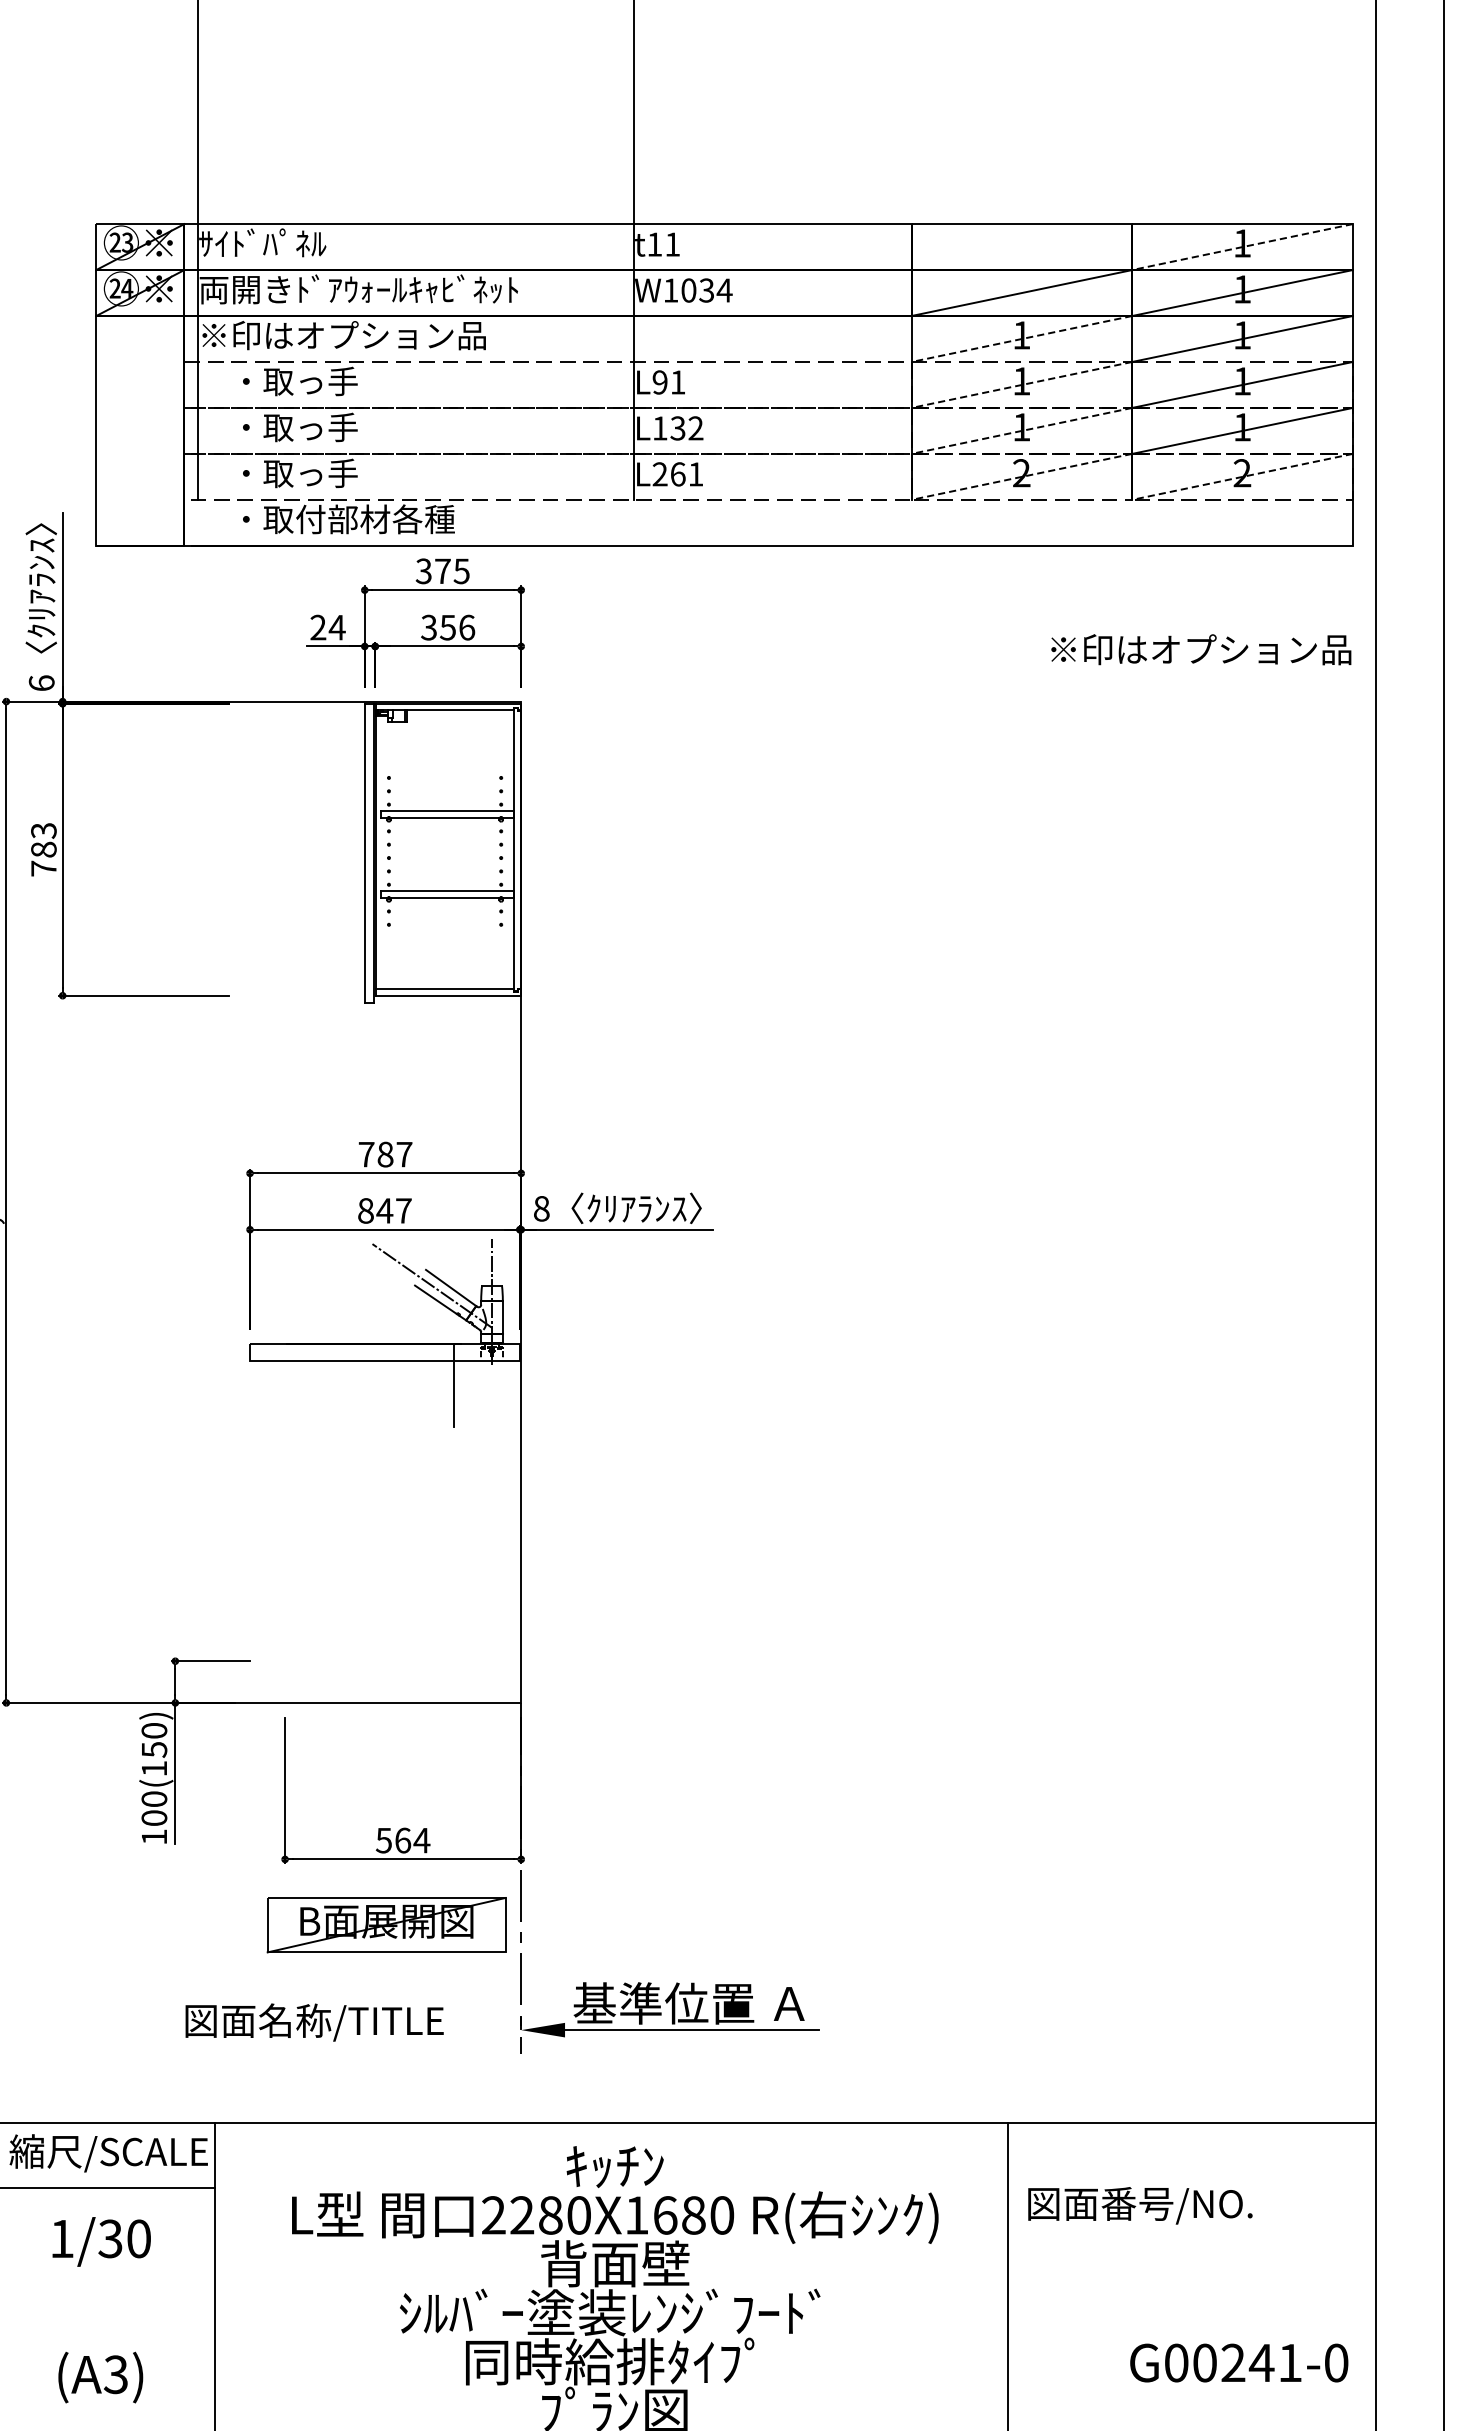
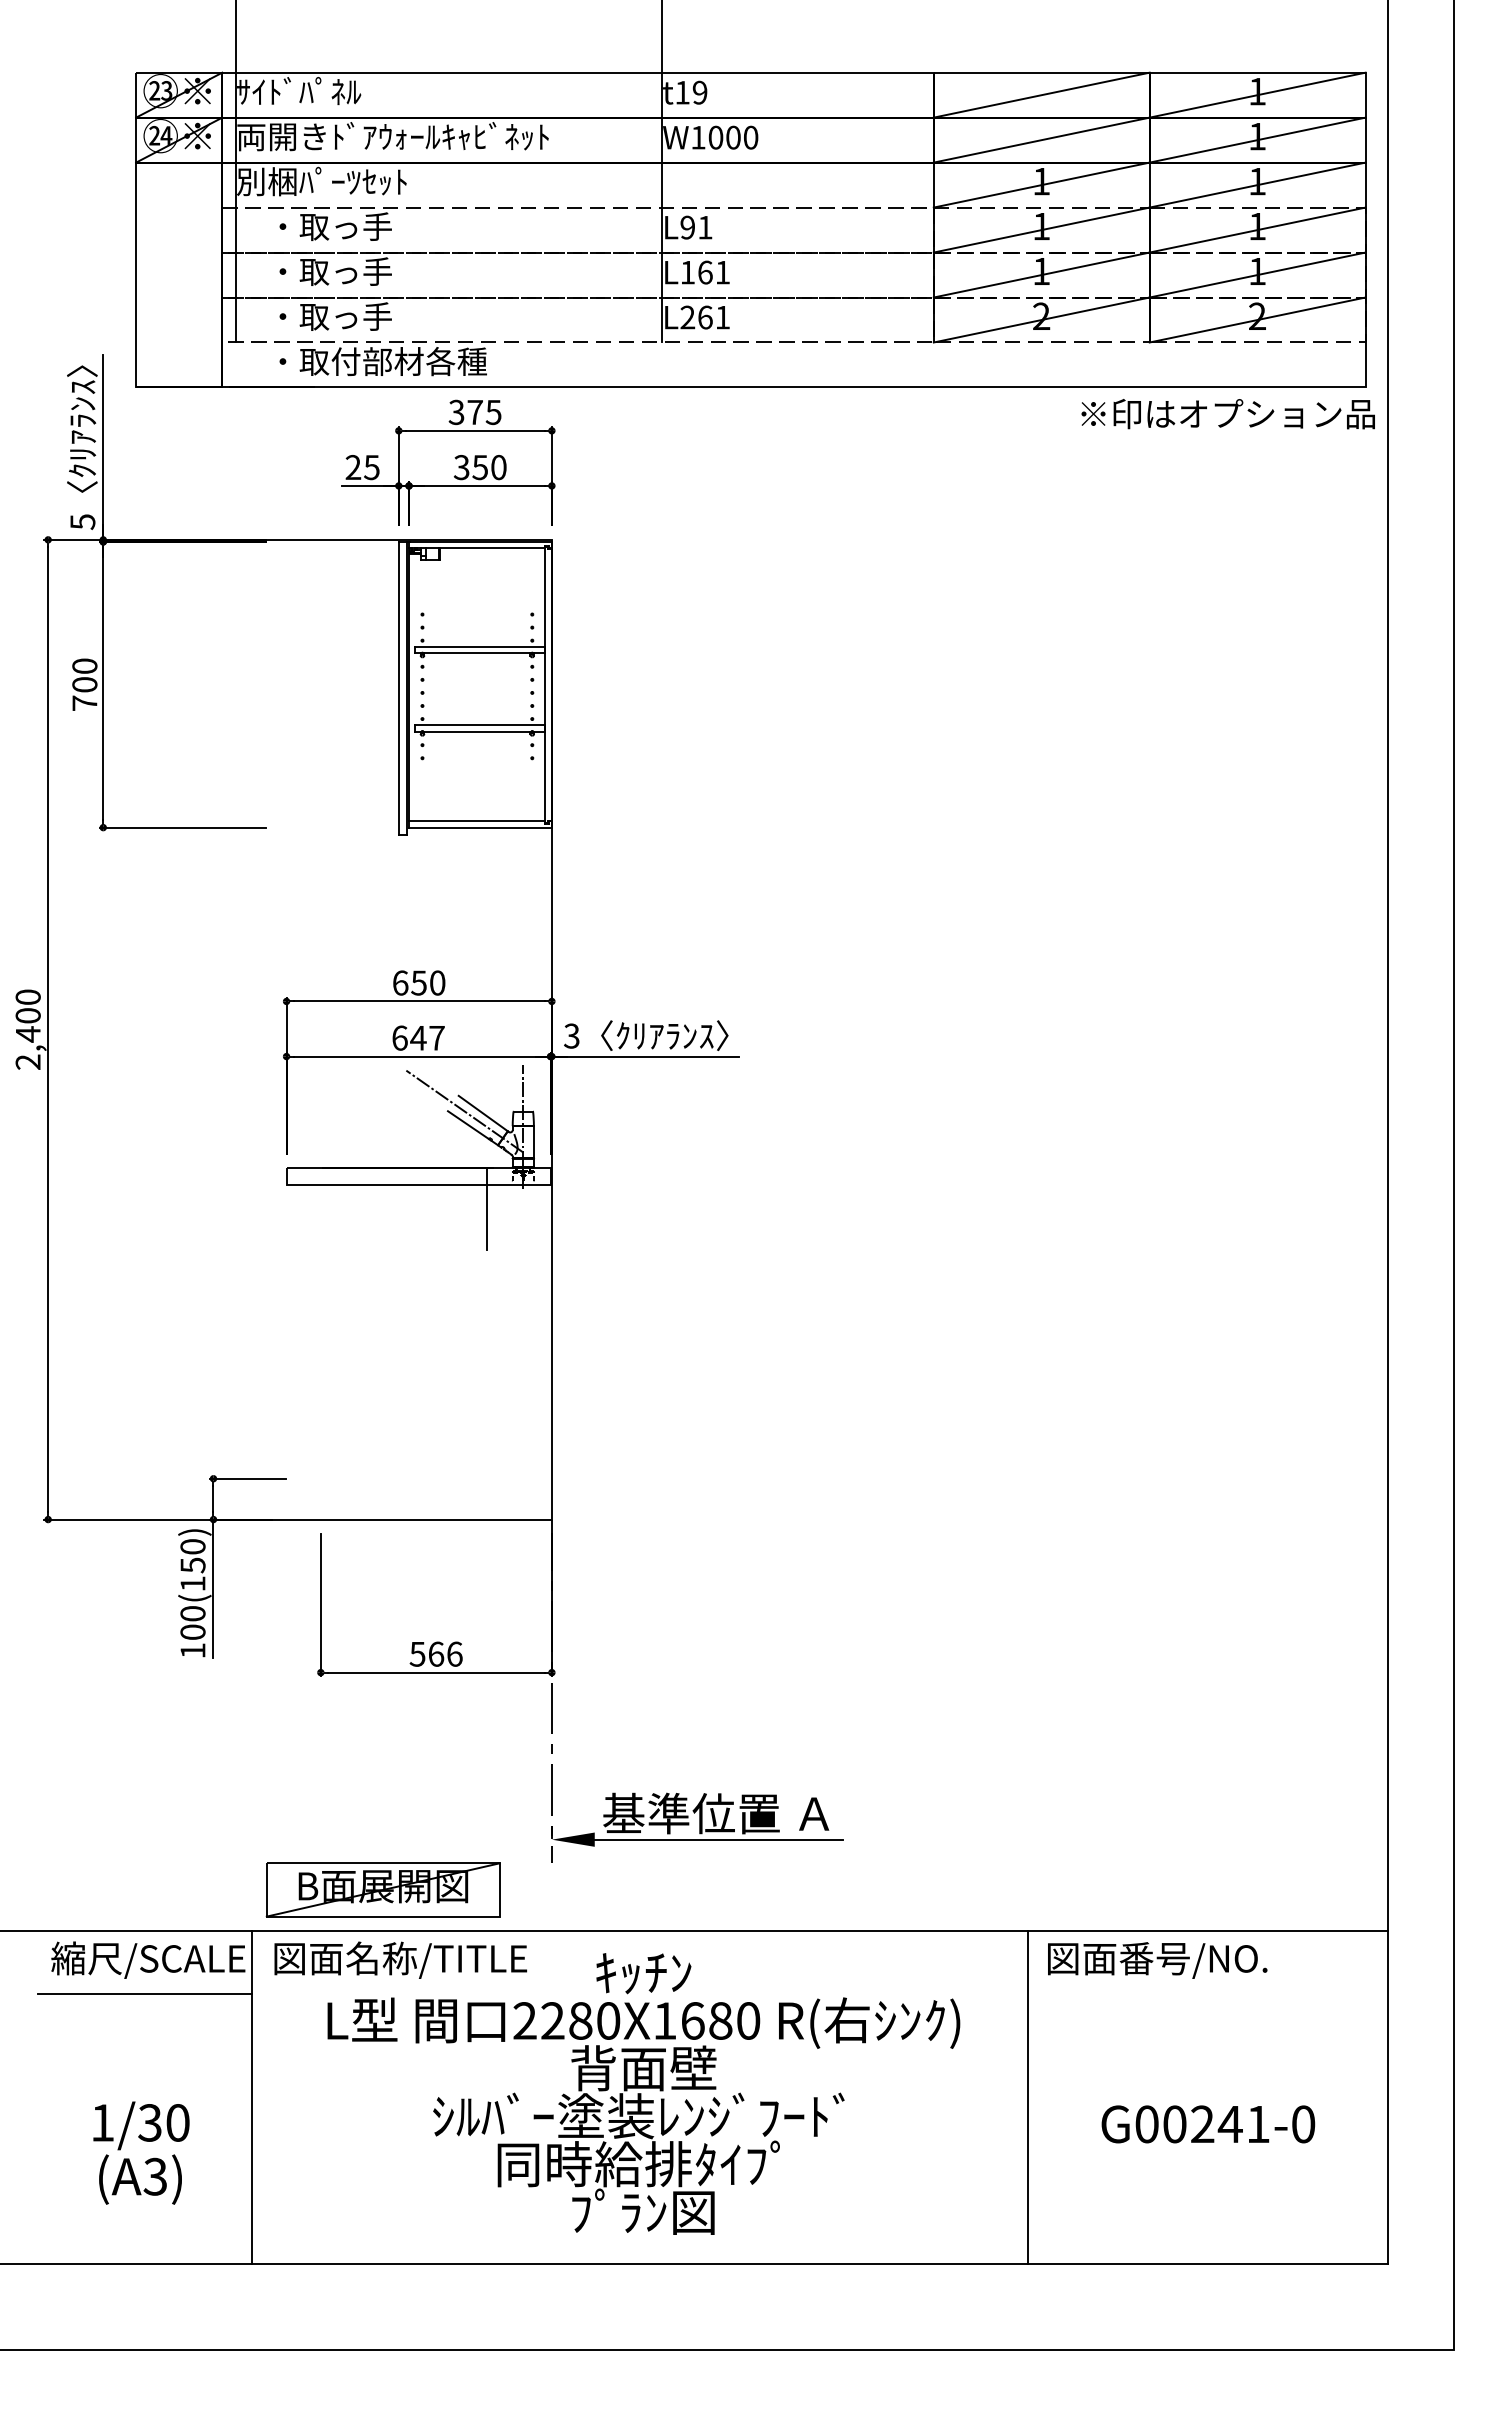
text: (672, 244) -> (699, 92), t11 -> t19
line: (1021, 246) -> (1041, 94), added
line: (1242, 247) -> (1257, 95), dashed -> solid
text: (716, 290) -> (742, 137), W1034 -> W1000
text: (342, 335) -> (377, 181), ※印はオプション品 -> 別梱ﾊﾟｰﾂｾｯﾄ
line: (1021, 339) -> (1041, 185), dashed -> solid
line: (1021, 385) -> (1041, 230), dashed -> solid
text: (686, 428) -> (713, 272), L132 -> L161
line: (1021, 431) -> (1041, 275), dashed -> solid
line: (1021, 477) -> (1041, 320), dashed -> solid
line: (1242, 477) -> (1257, 320), dashed -> solid
text: (336, 627) -> (371, 467), 24 -> 25
text: (466, 627) -> (498, 467), 356 -> 350
text: (1200, 650) -> (1227, 414), moved
text: (41, 683) -> (82, 522), 6 -> 5
text: (43, 840) -> (84, 675), 783 -> 700
text: (385, 1154) -> (419, 982), 787 -> 650
text: (541, 1208) -> (571, 1035), 8 -> 3
text: (365, 1210) -> (399, 1037), 847 -> 647
text: (421, 1839) -> (454, 1653), 564 -> 566
part: (385, 1924) -> (382, 1889), moved
text: (314, 2021) -> (400, 1959), moved
text: (1140, 2205) -> (1157, 1960), moved
text: (101, 2241) -> (141, 2125), moved
text: (1239, 2363) -> (1208, 2124), moved

